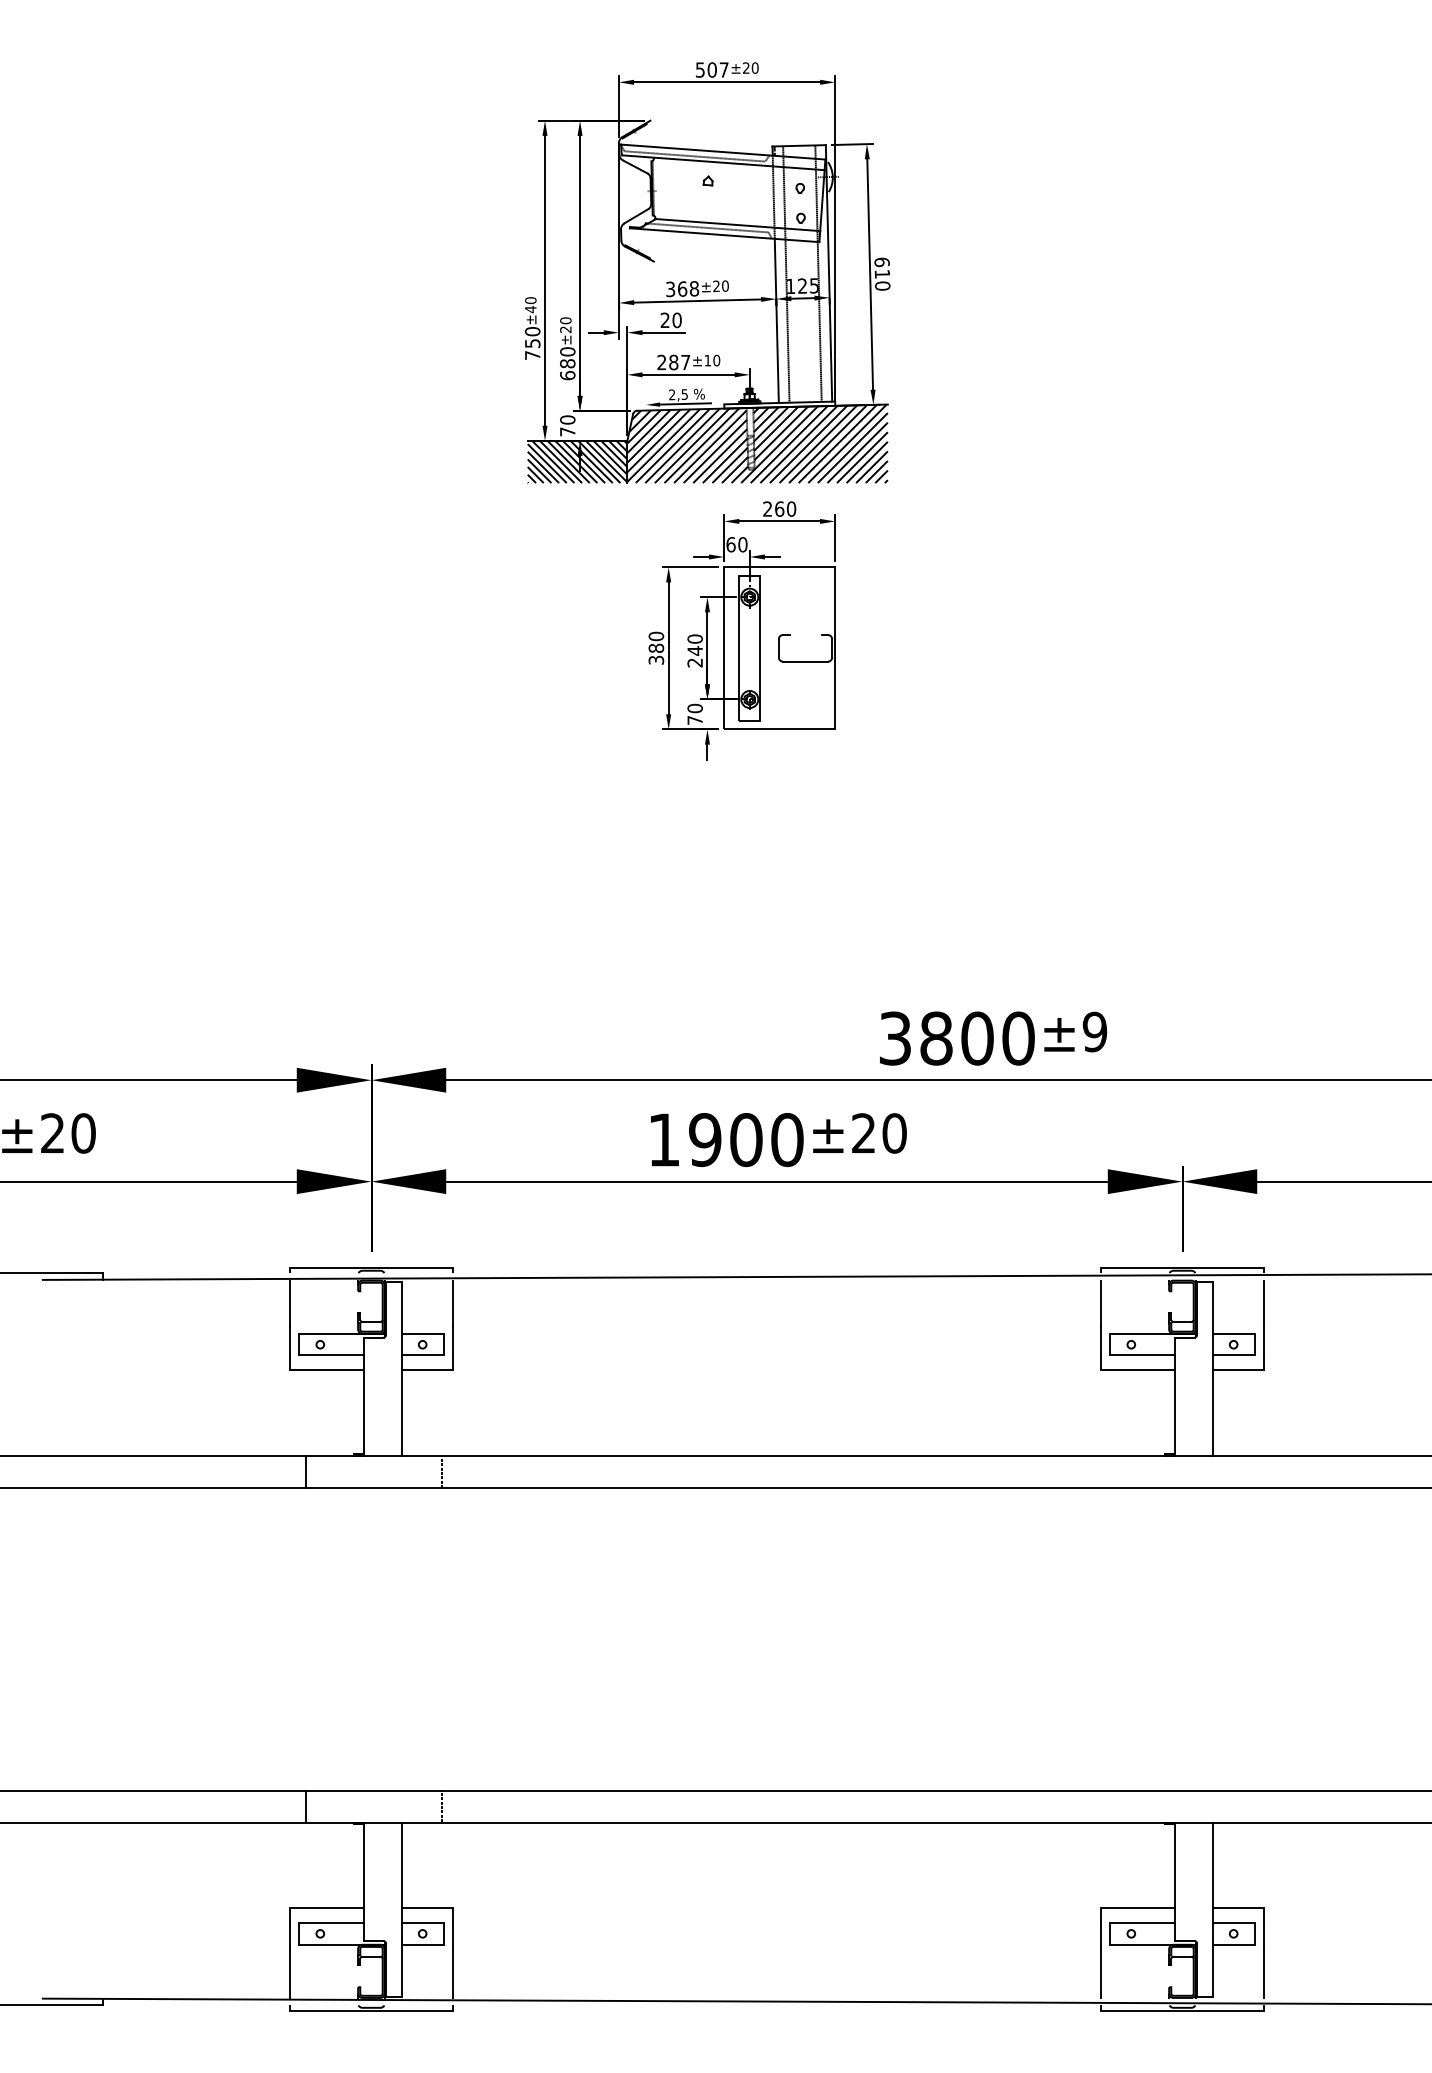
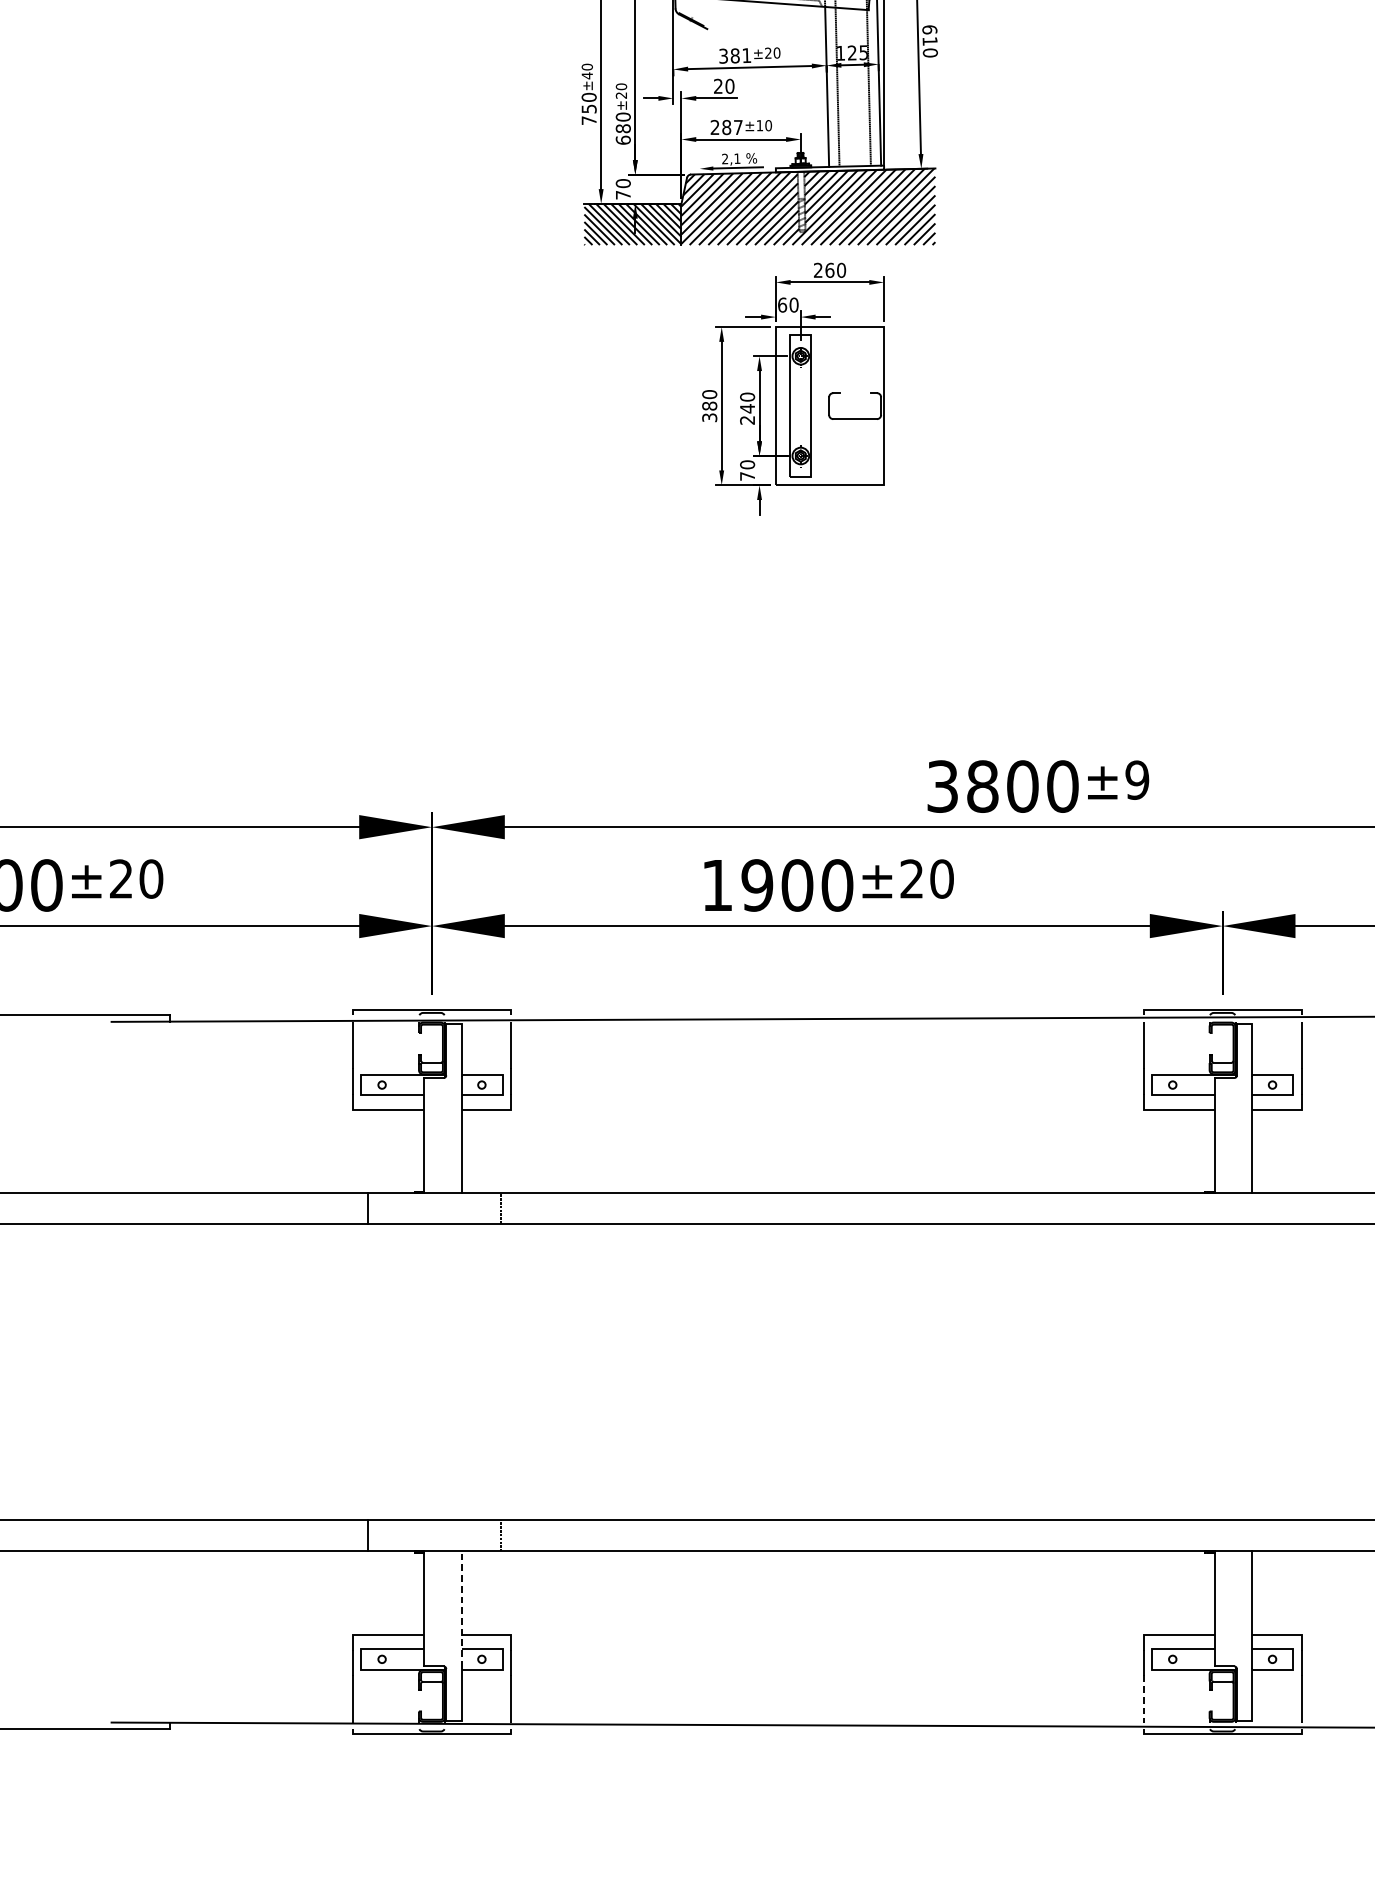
text: (688, 288) -> (741, 55), 368 -> 381
text: (684, 394) -> (737, 158), 2,5 -> 2,1
line: (401, 1882) -> (461, 1609), solid -> dashed
line: (1101, 1974) -> (1143, 1699), solid -> dashed

